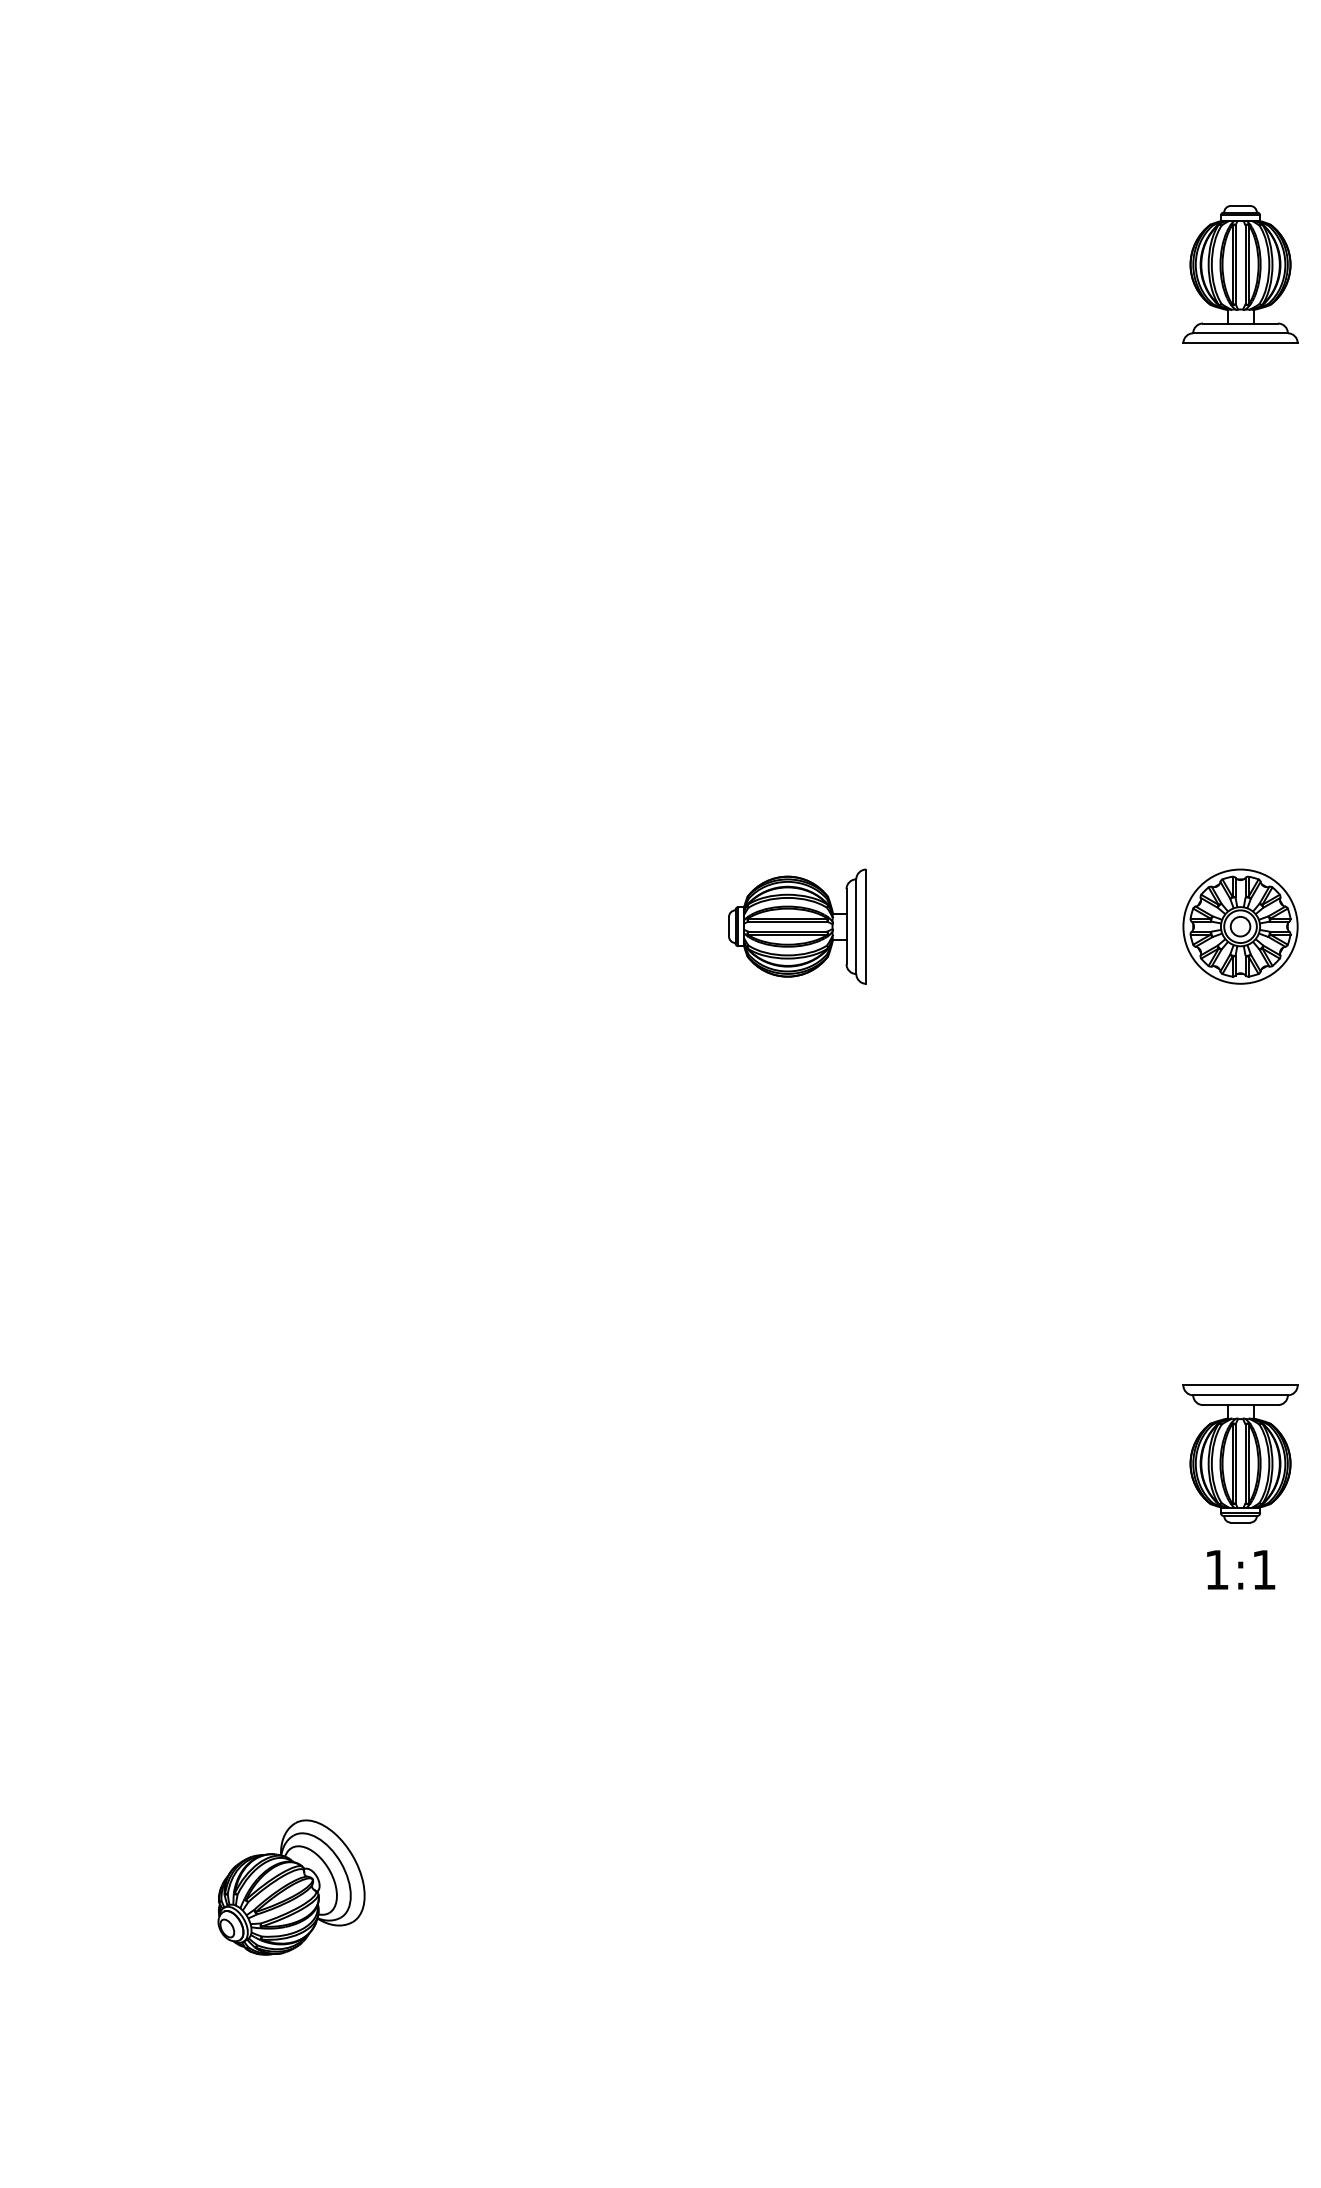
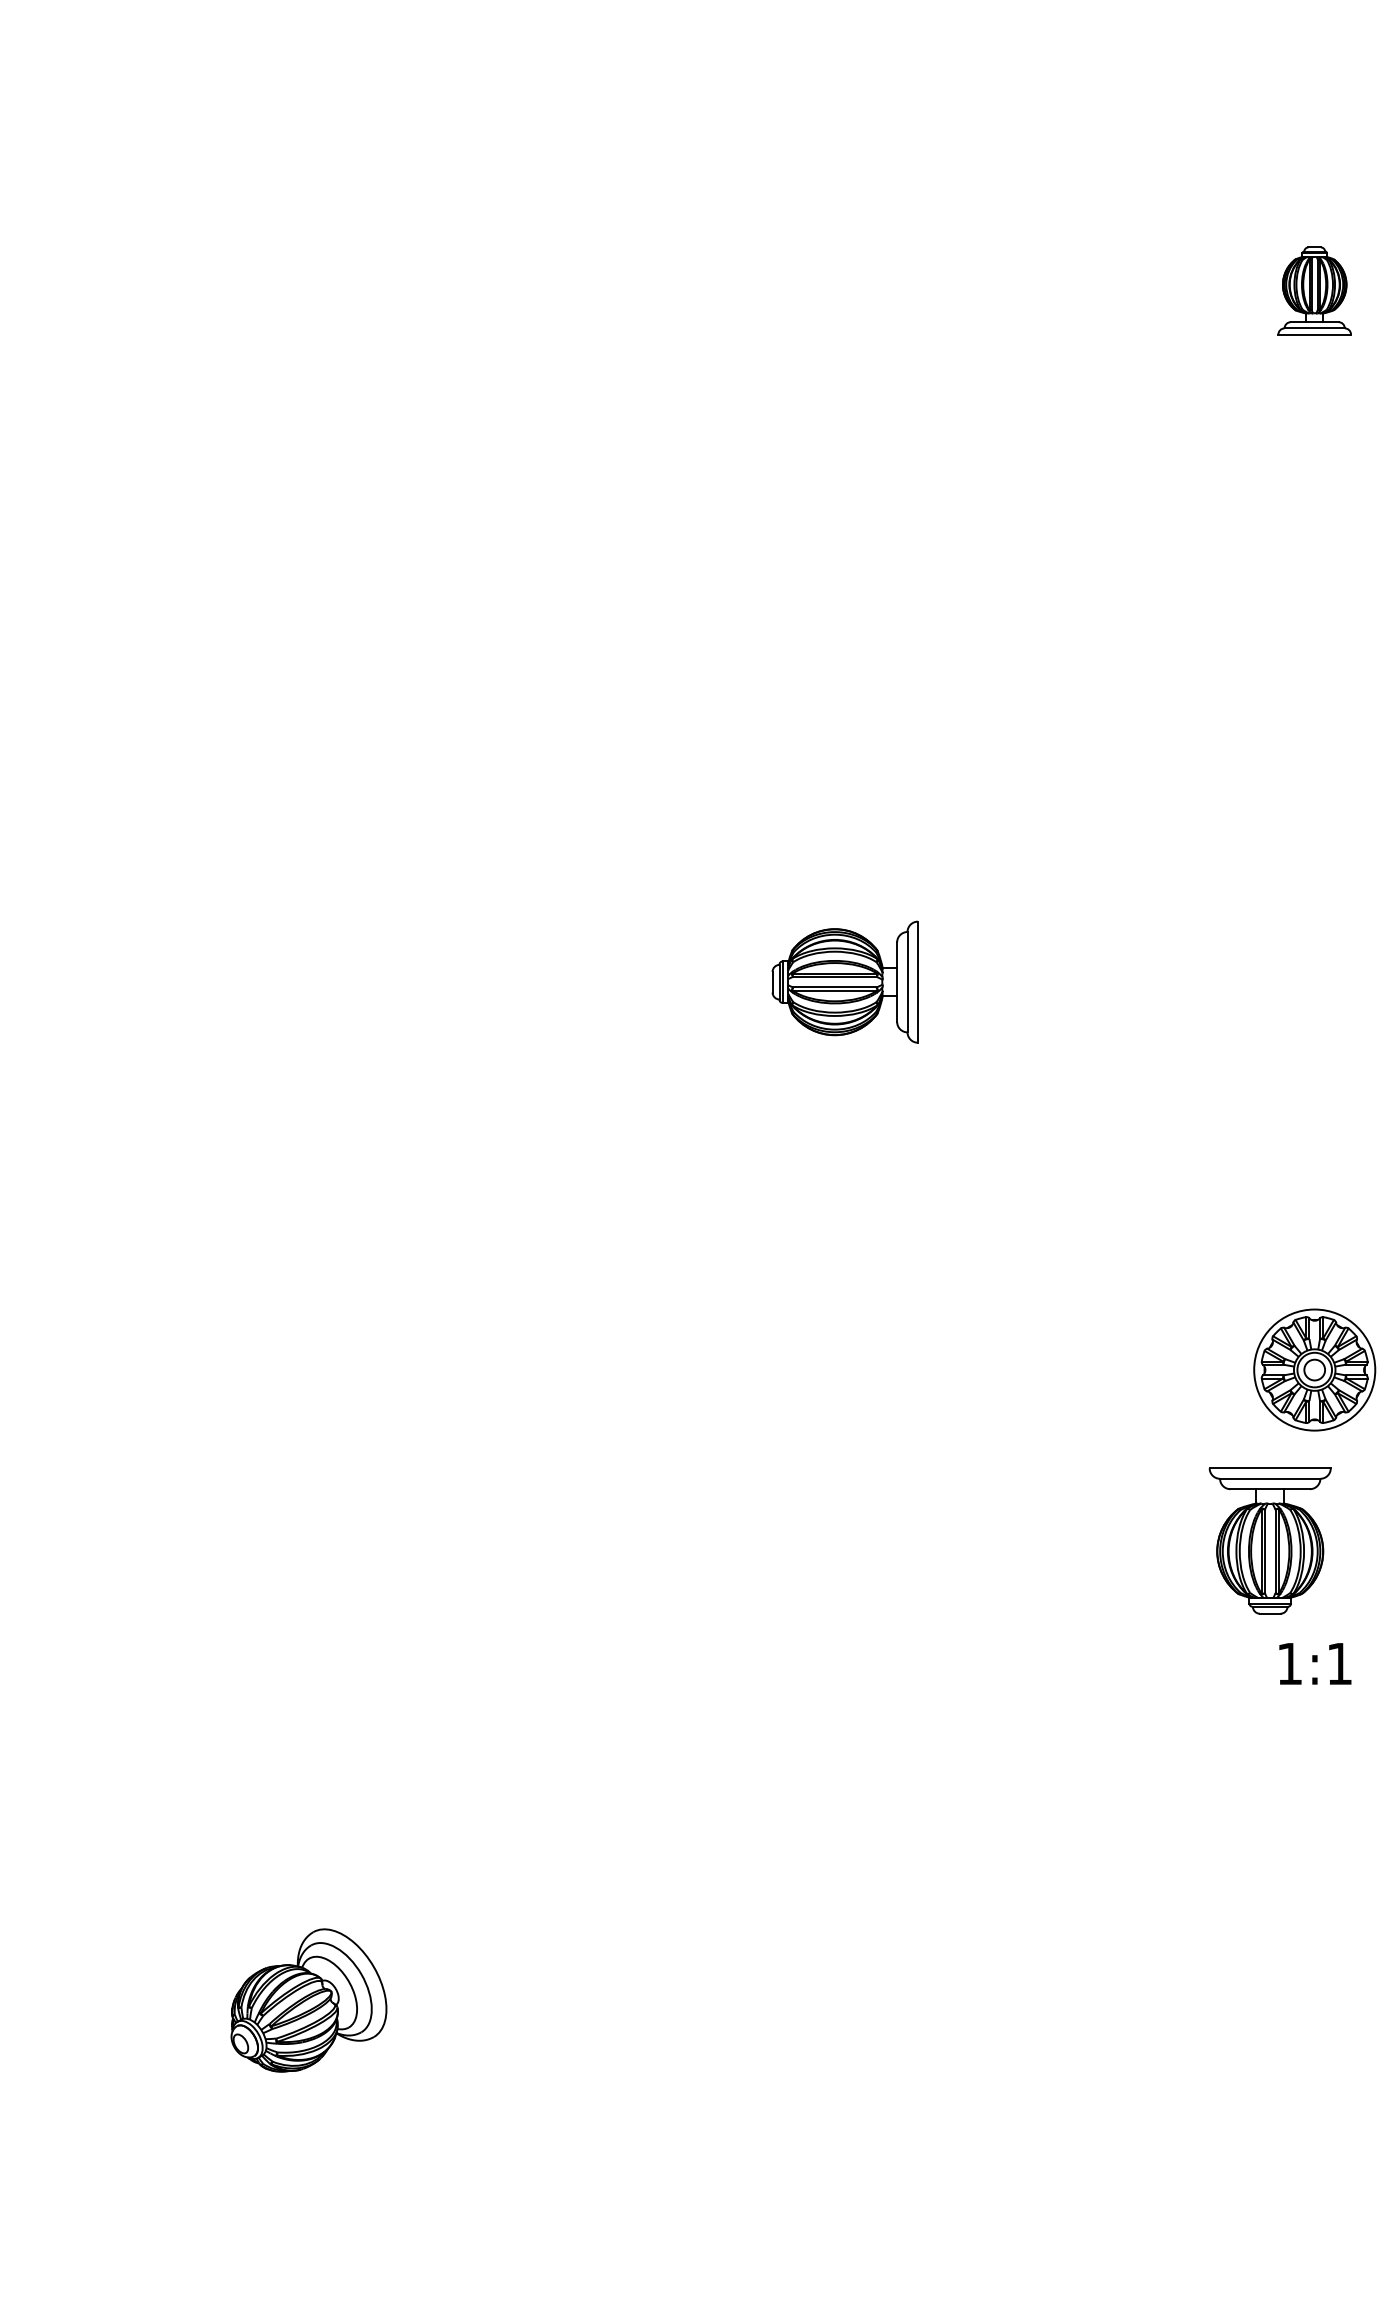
part: (1240, 274) -> (1314, 290), size x0.6
part: (1240, 926) -> (1314, 1369), moved
part: (1240, 1453) -> (1270, 1540), moved

